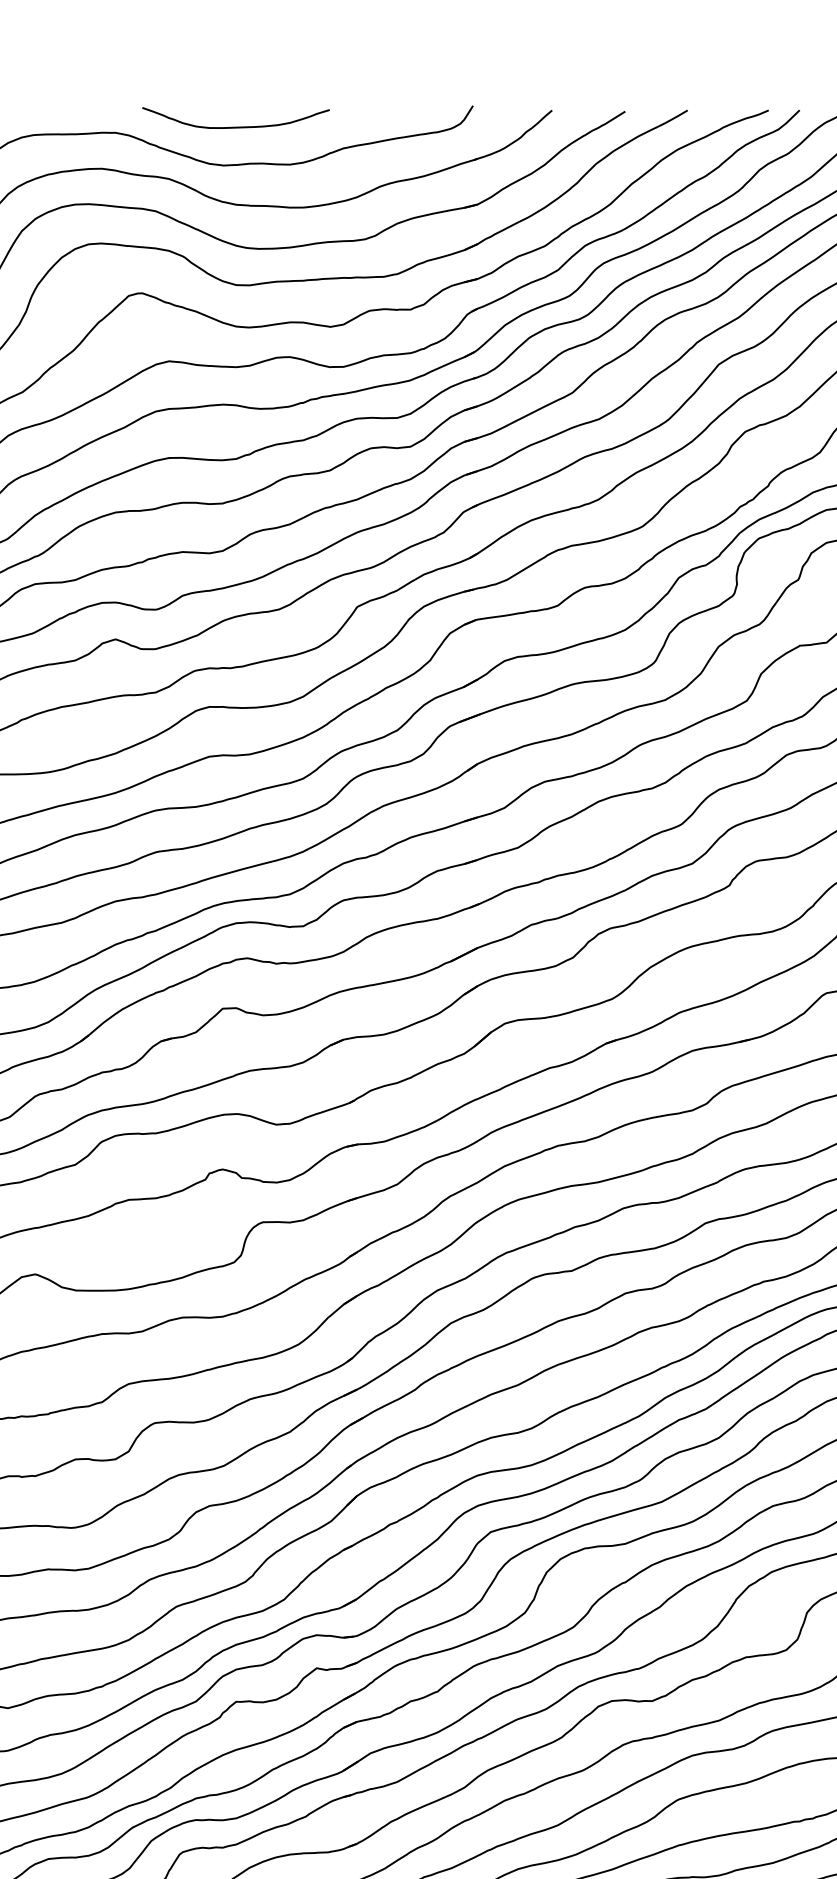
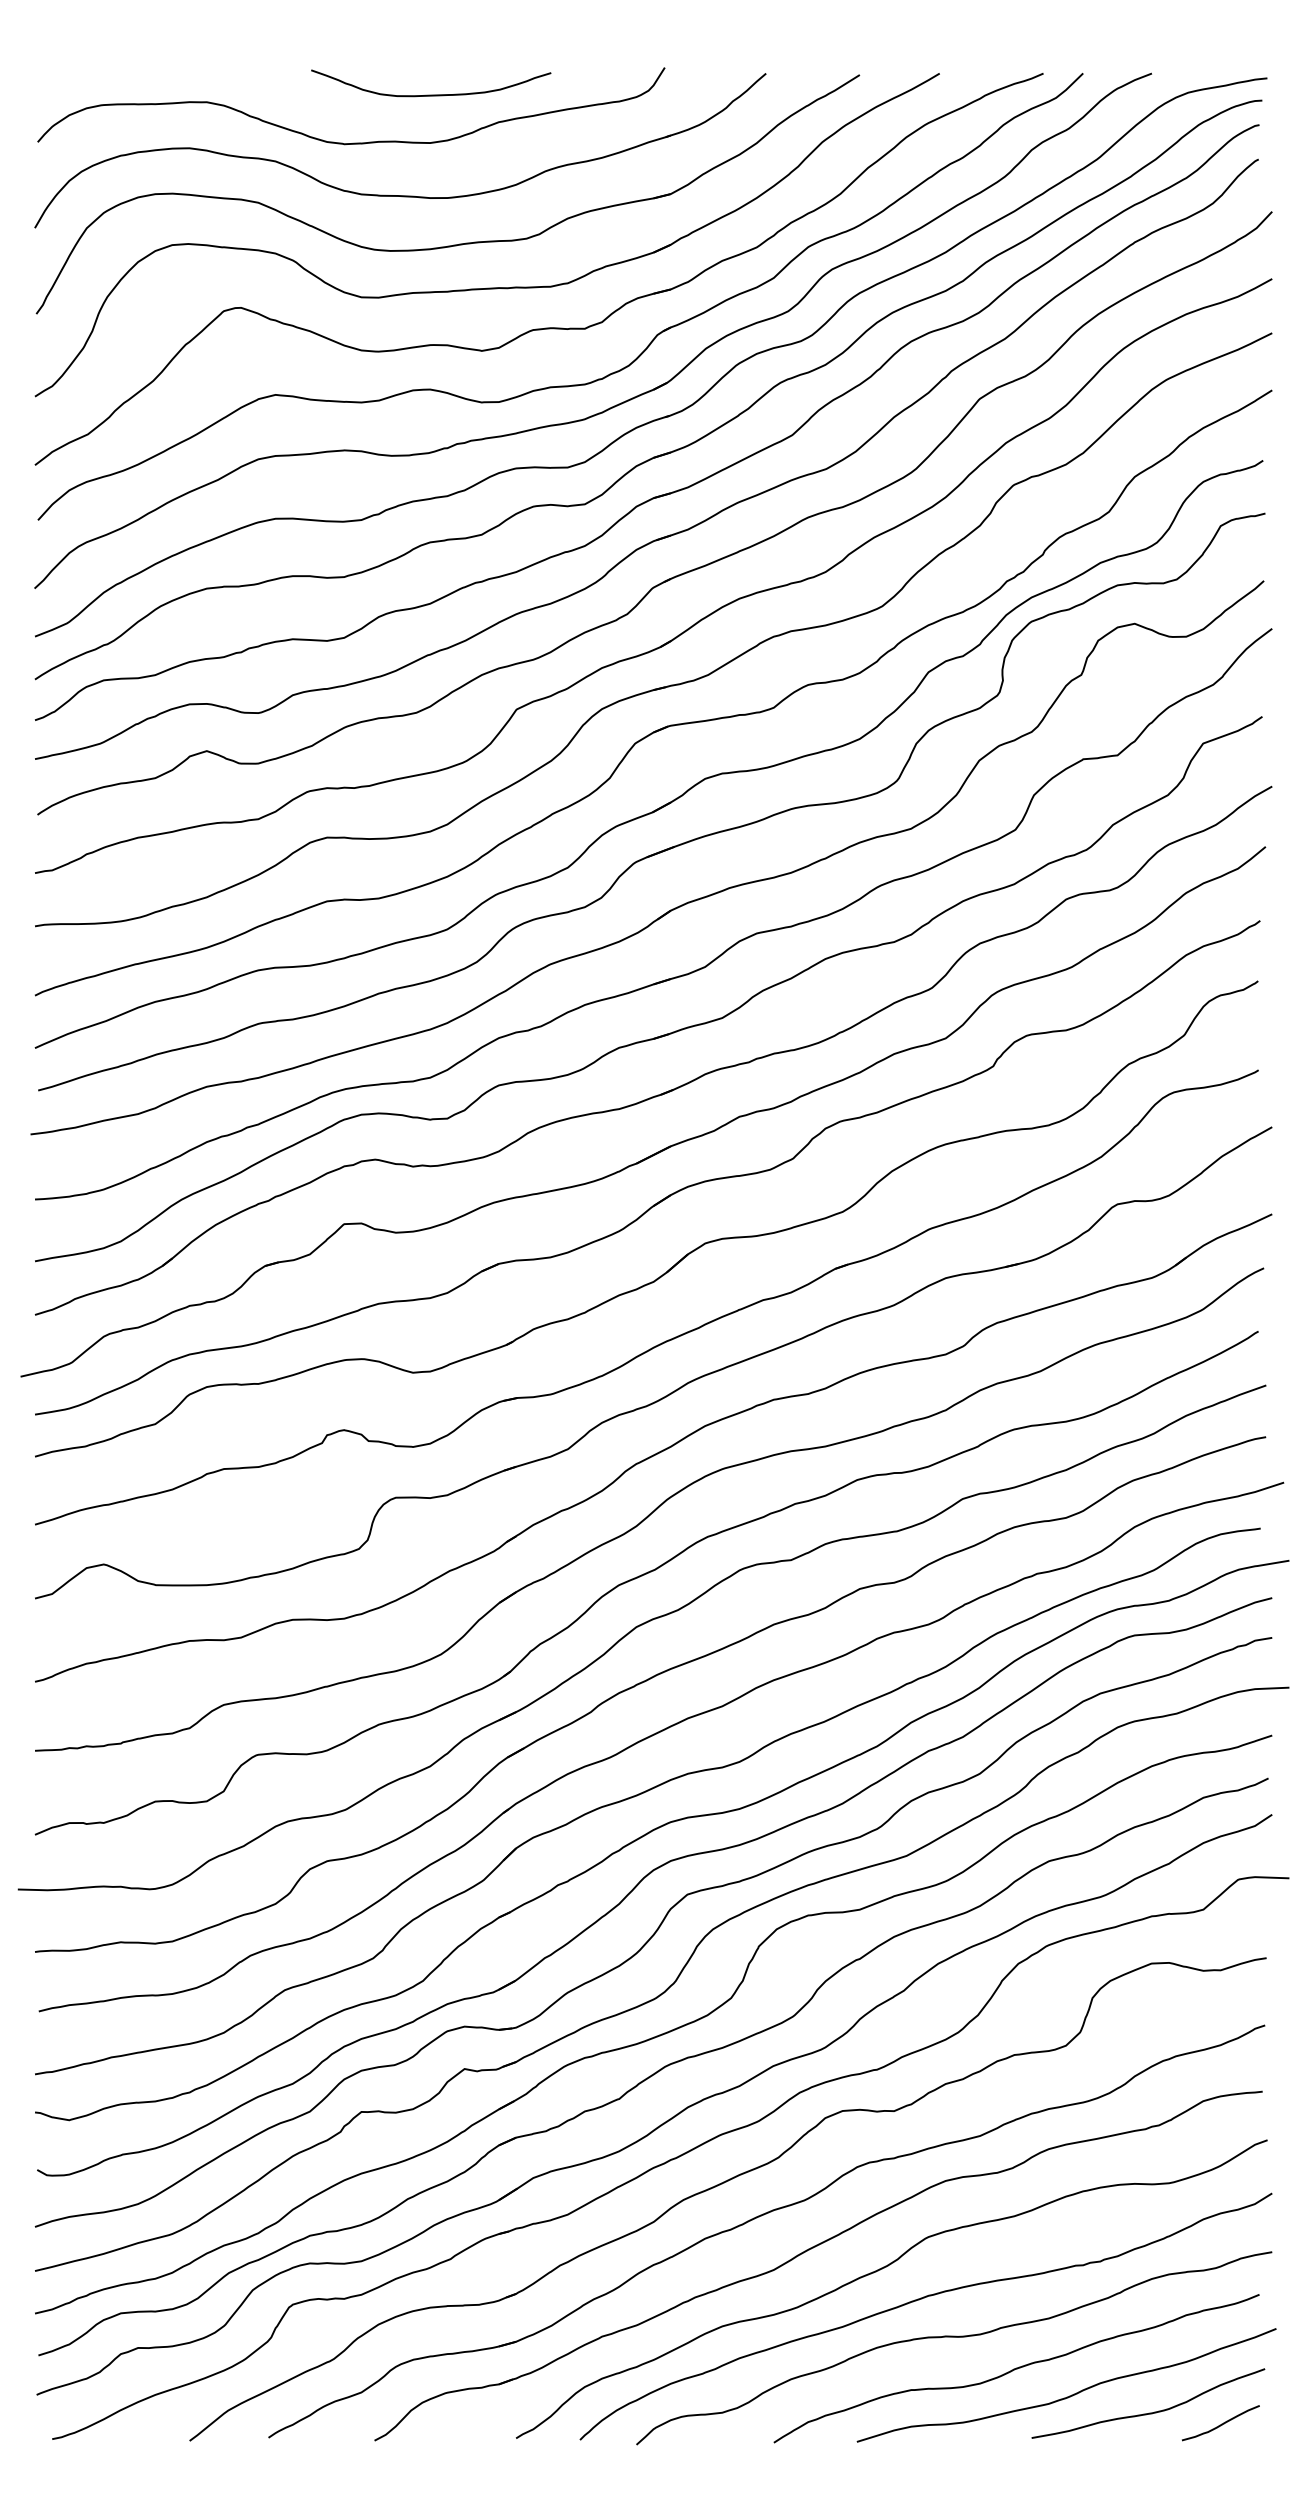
curve: (236, 126) -> (431, 94), moved

